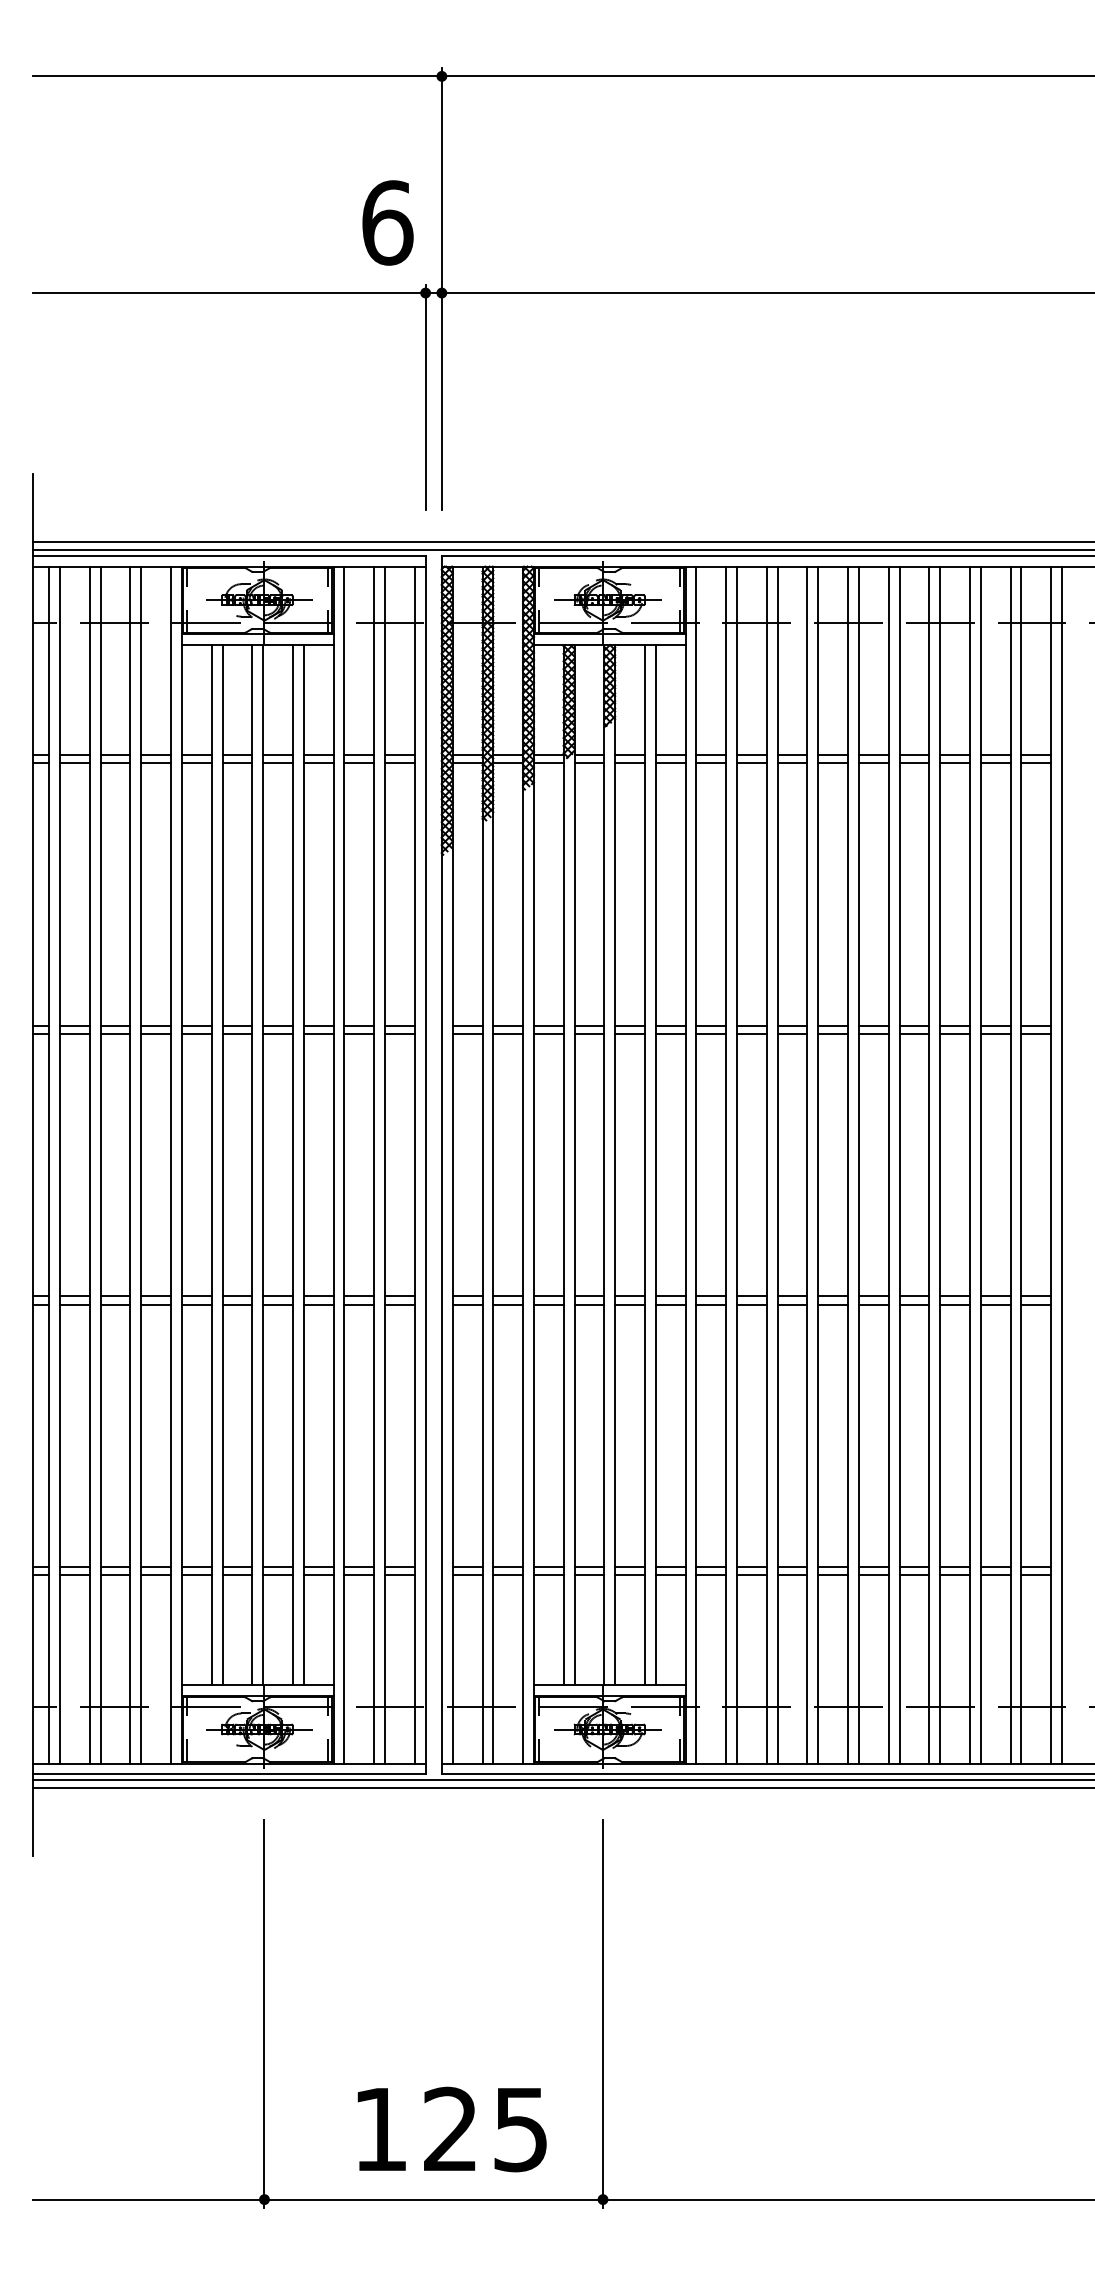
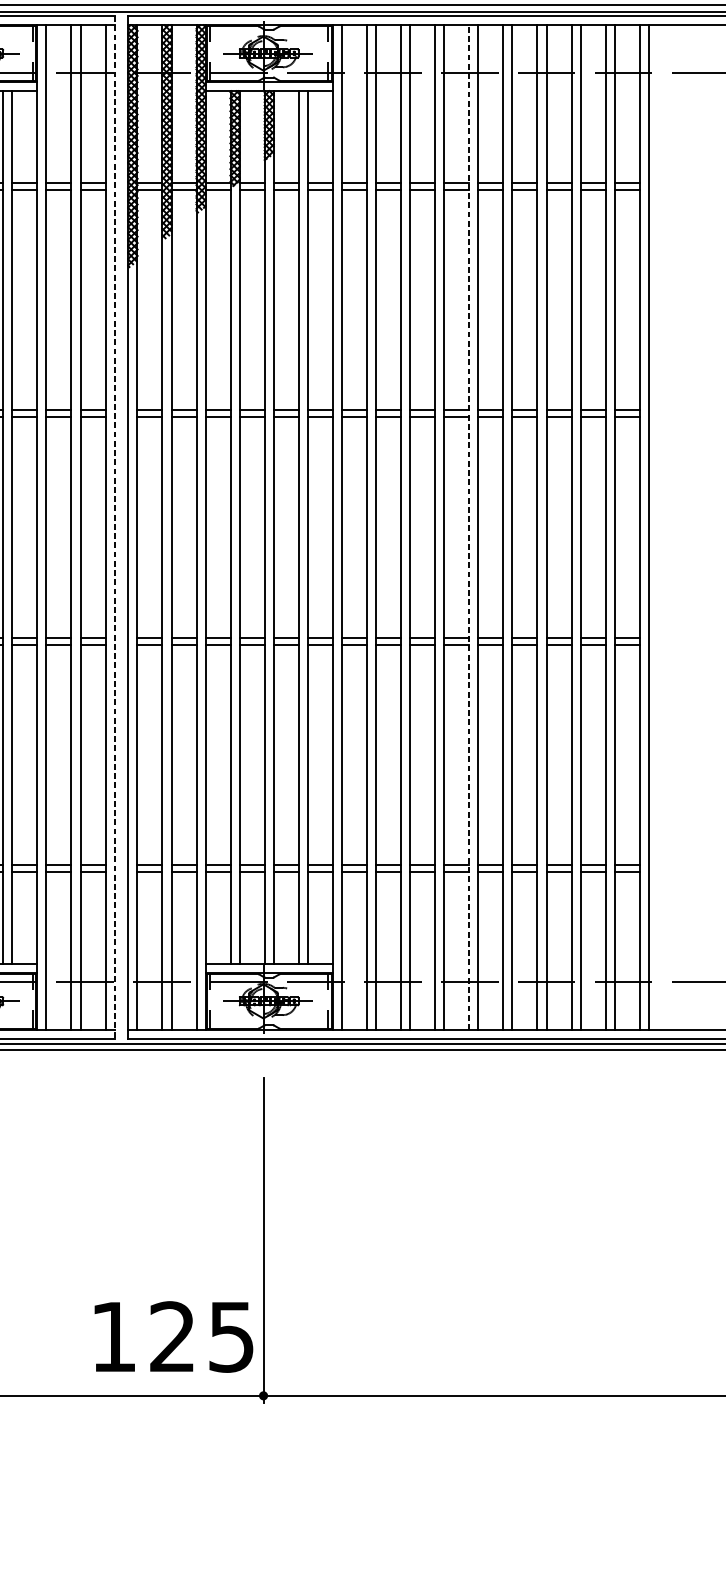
line: (425, 1165) -> (114, 527), solid -> dashed
line: (848, 1165) -> (469, 527), solid -> dashed
text: (451, 2129) -> (173, 1336), moved

